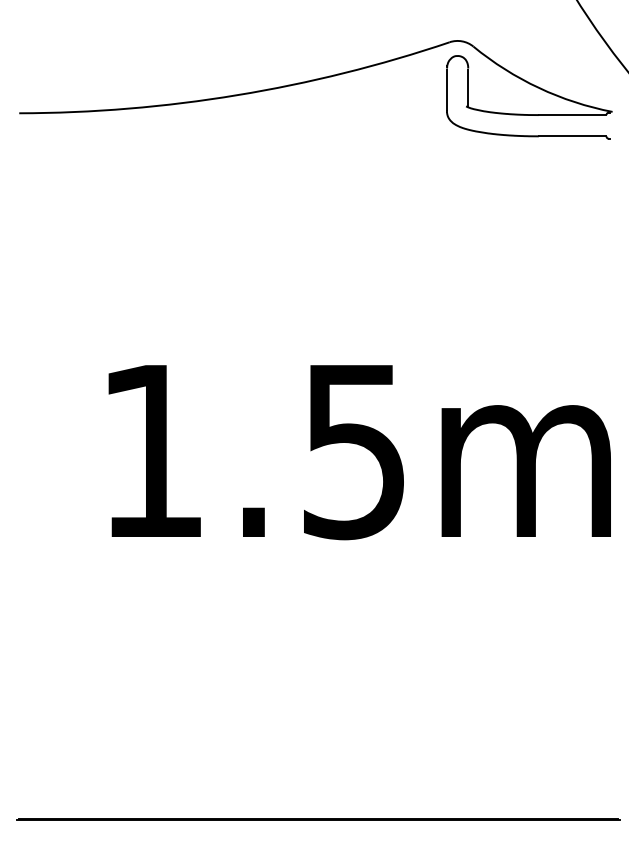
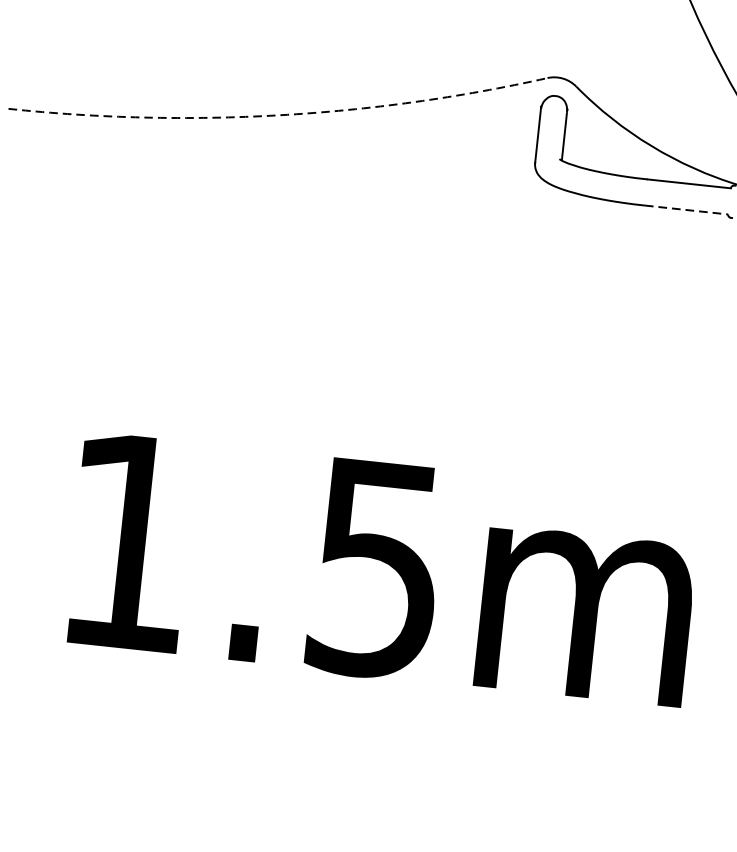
arc: (237, 95) -> (279, 115), solid -> dashed
line: (572, 136) -> (686, 210), solid -> dashed

